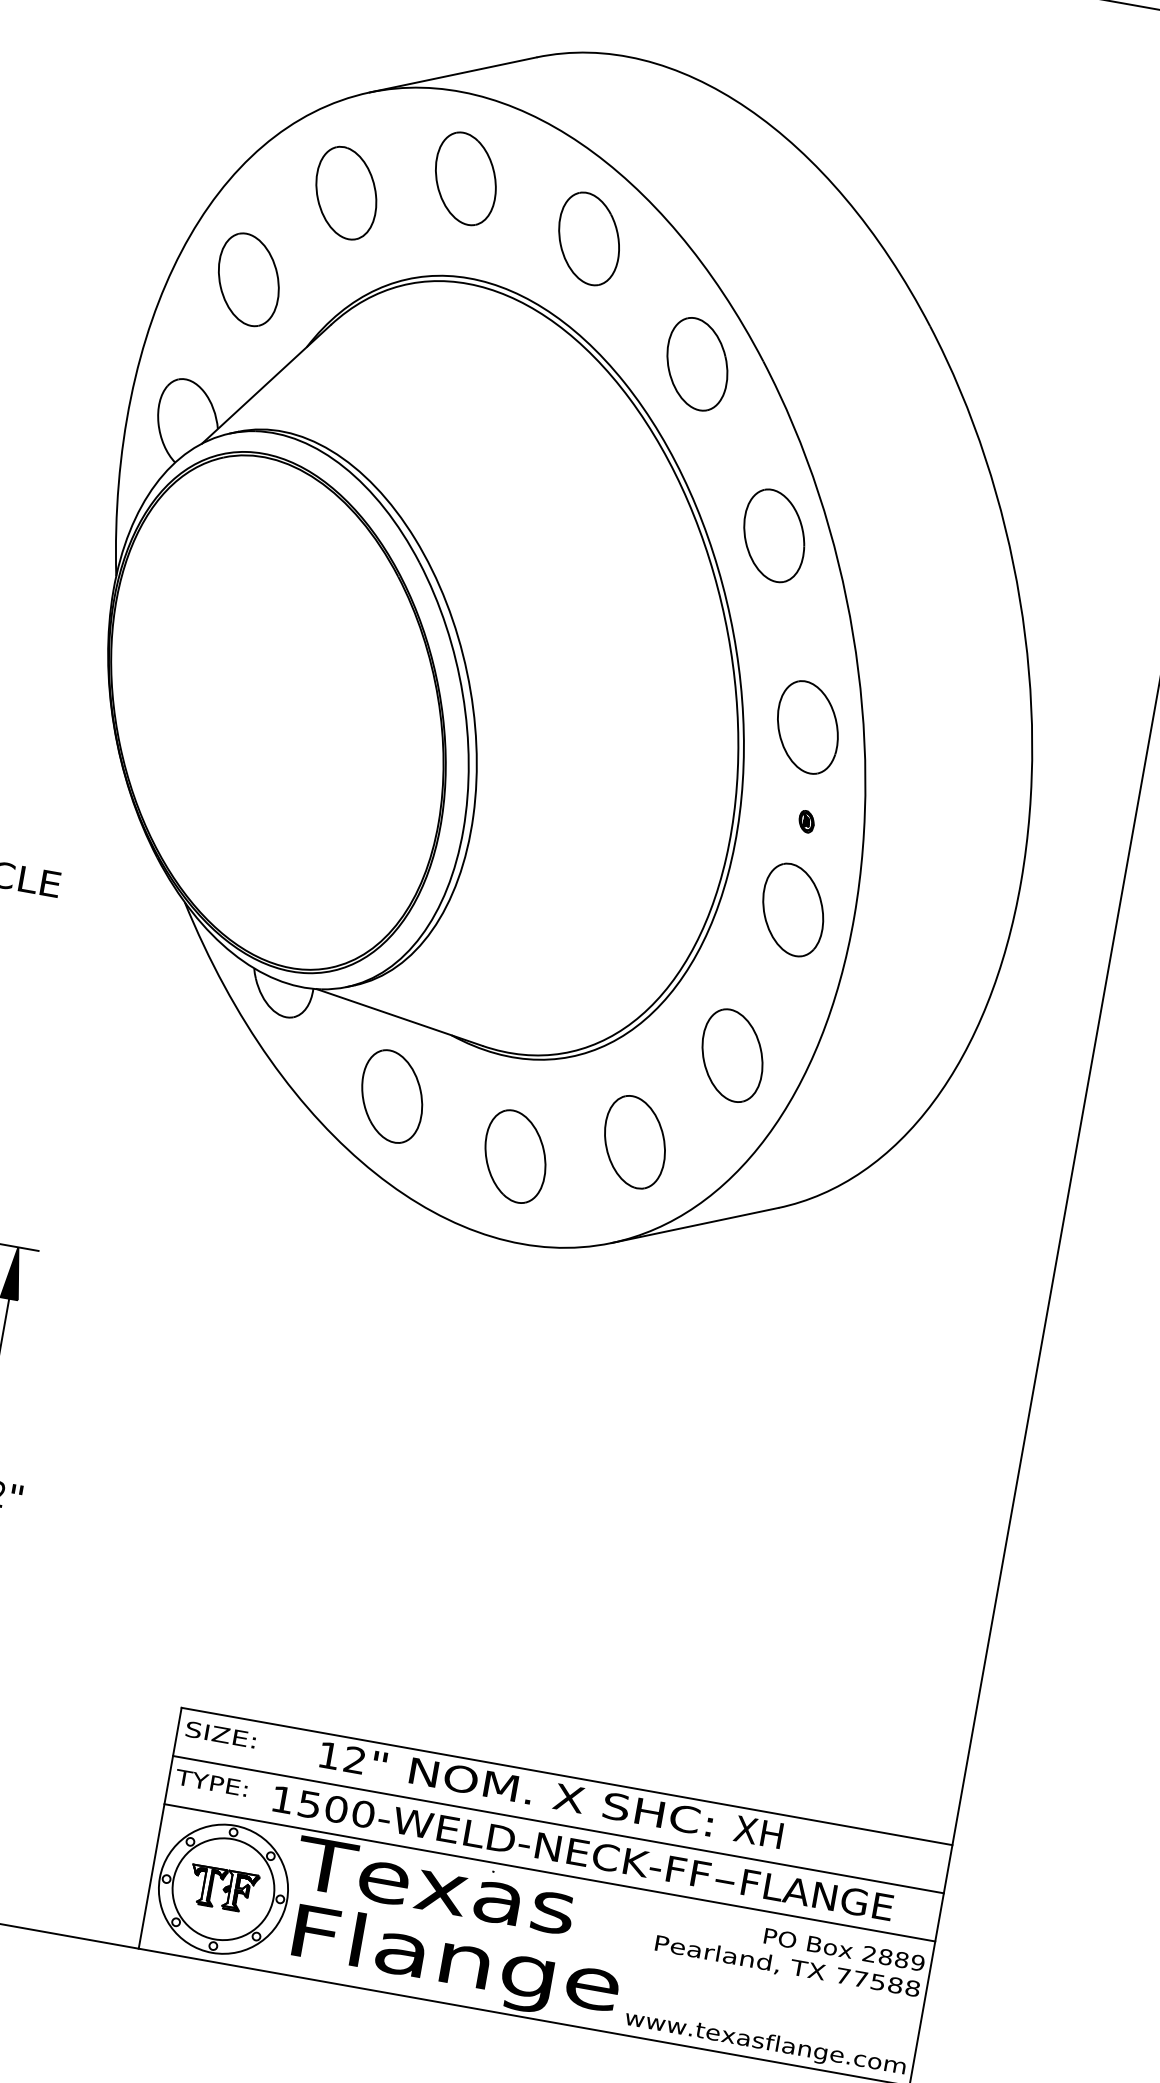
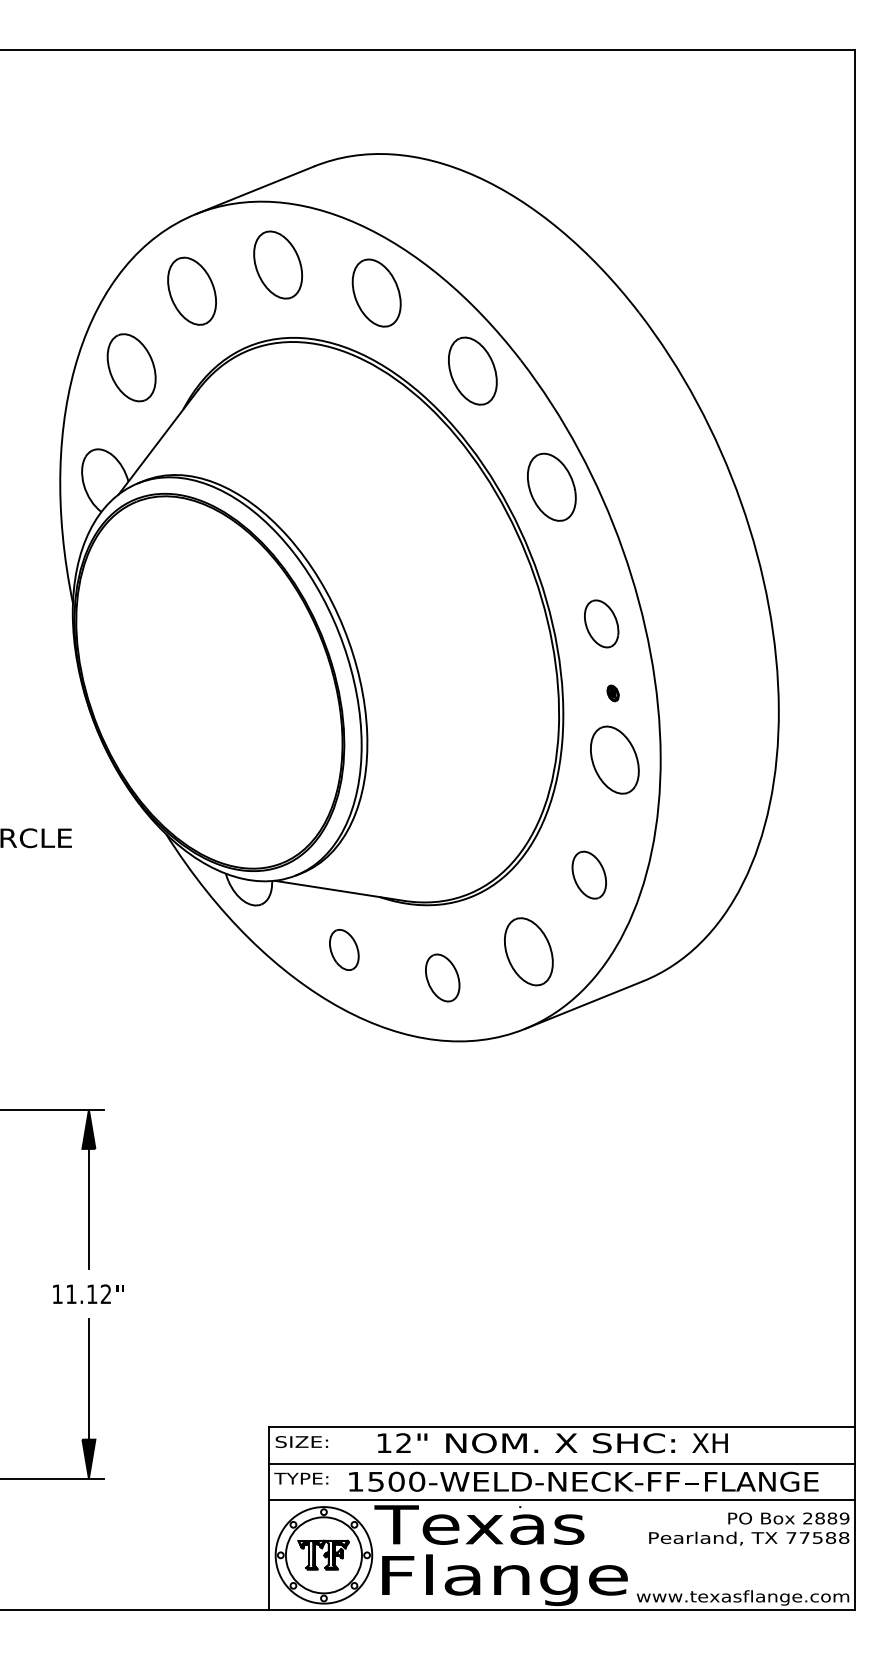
part: (807, 726) -> (601, 623), size x0.7
part: (733, 1054) -> (589, 874), size x0.7
part: (392, 1096) -> (344, 949), size x0.6
part: (515, 1155) -> (442, 977), size x0.7

